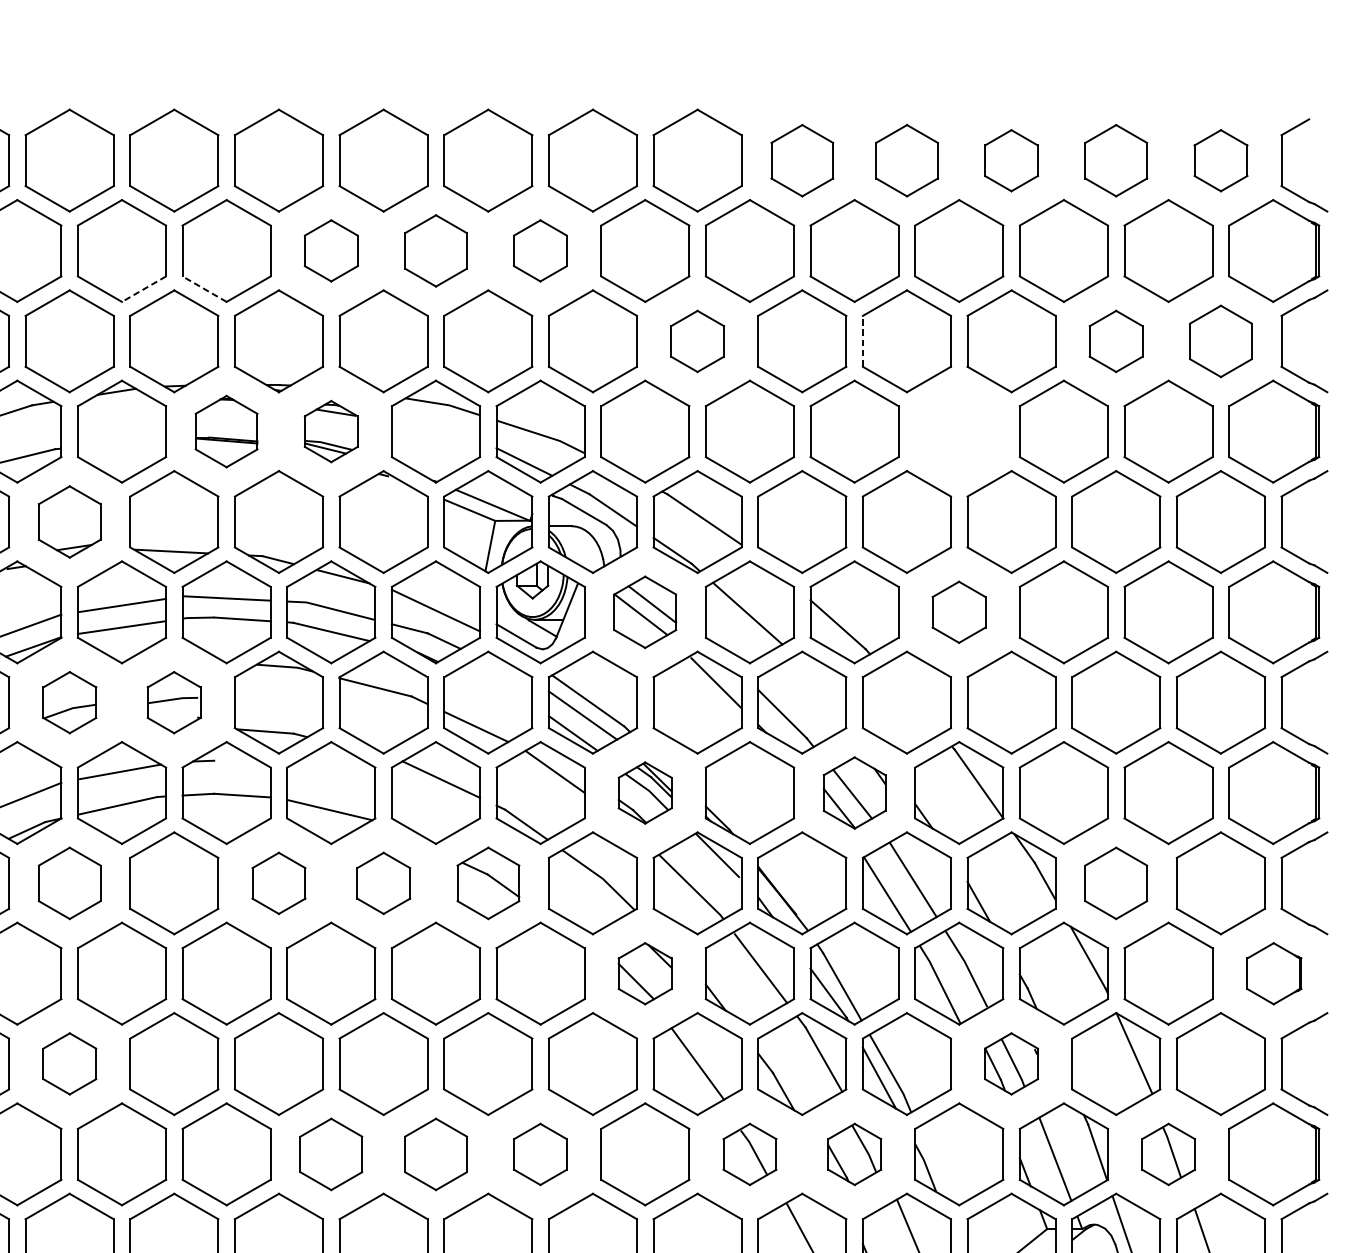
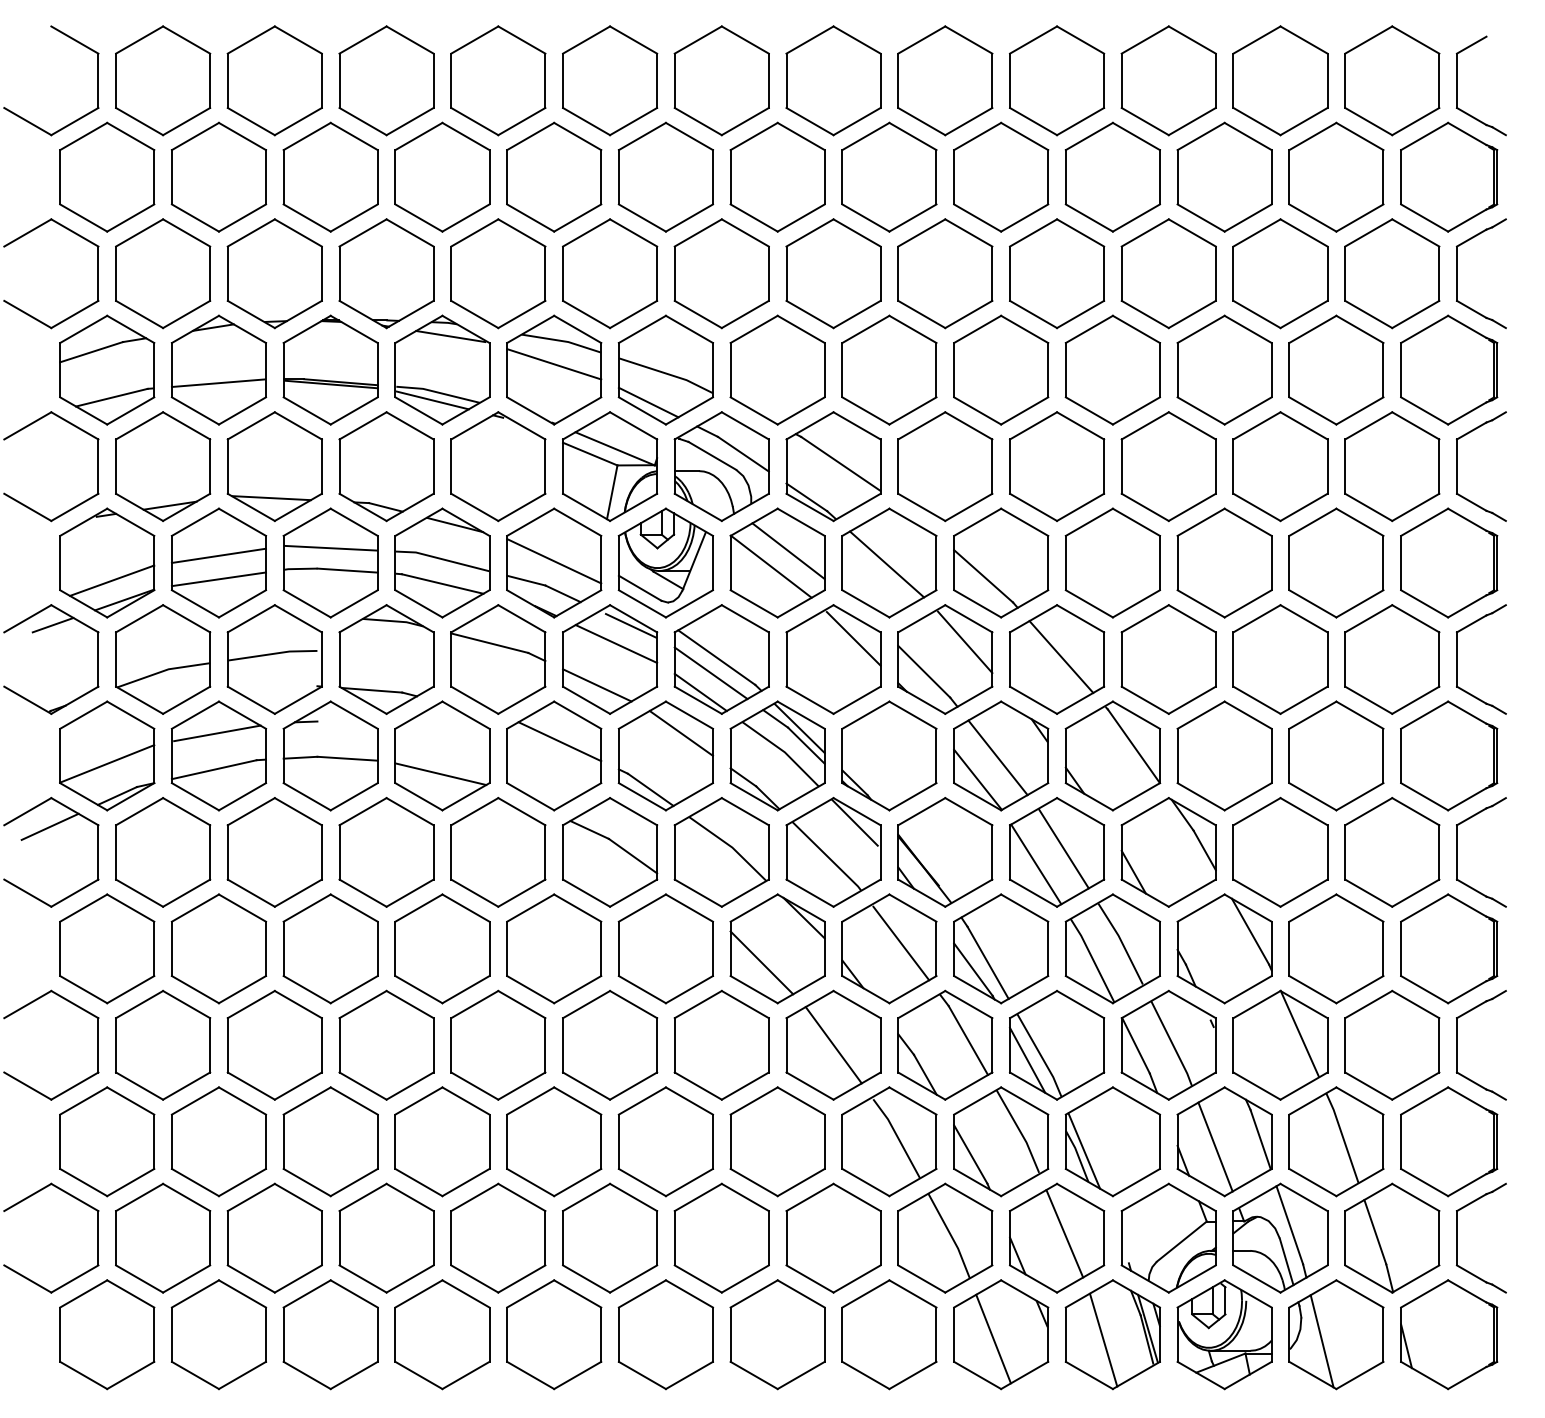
part: (802, 160) -> (945, 80), size x1.43
part: (907, 160) -> (1057, 80), size x1.43
part: (1011, 160) -> (1168, 80), size x1.67
part: (1116, 160) -> (1280, 80), size x1.43
part: (1221, 160) -> (1392, 80), size x1.67
part: (331, 250) -> (442, 176), size x1.67
part: (436, 250) -> (554, 176), size x1.43
part: (540, 250) -> (665, 176), size x1.67
line: (203, 288) -> (306, 217), dashed -> solid
line: (144, 289) -> (242, 218), dashed -> solid
part: (697, 341) -> (833, 273), size x1.67
line: (863, 341) -> (1010, 273), dashed -> solid
part: (1116, 341) -> (1280, 273), size x1.67
part: (1221, 341) -> (1392, 273), size x1.43
line: (436, 426) -> (554, 364), added
part: (226, 431) -> (330, 369), size x1.43
part: (331, 431) -> (442, 369), size x1.67
part: (958, 431) -> (1112, 369), added
line: (120, 444) -> (217, 383), added
part: (70, 521) -> (163, 466), size x1.43
part: (645, 611) -> (777, 562), size x1.43
part: (958, 611) -> (1112, 562), size x1.67
line: (507, 670) -> (630, 625), added
line: (821, 686) -> (965, 642), added
line: (494, 687) -> (616, 643), added
line: (911, 699) -> (1061, 656), added
part: (70, 702) -> (163, 659), size x1.67
part: (174, 702) -> (274, 659), size x1.67
part: (645, 792) -> (777, 755), size x1.67
part: (854, 792) -> (1001, 755), size x1.43
part: (70, 883) -> (163, 852), size x1.43
part: (278, 883) -> (386, 852), size x1.67
part: (383, 883) -> (498, 852), size x1.67
part: (488, 883) -> (610, 852), size x1.43
part: (1116, 883) -> (1280, 852), size x1.43
part: (645, 973) -> (777, 948), size x1.67
part: (1274, 973) -> (1449, 948), size x1.67
part: (70, 1063) -> (163, 1044), size x1.67
part: (1011, 1063) -> (1168, 1044), size x1.67
part: (331, 1154) -> (442, 1141), size x1.43
part: (436, 1154) -> (554, 1141), size x1.43
part: (540, 1154) -> (665, 1141), size x1.67
part: (750, 1154) -> (889, 1141), size x1.67
part: (854, 1154) -> (1001, 1141), size x1.67
part: (1168, 1154) -> (1336, 1141), size x1.67
line: (932, 1162) -> (1084, 1150), added

